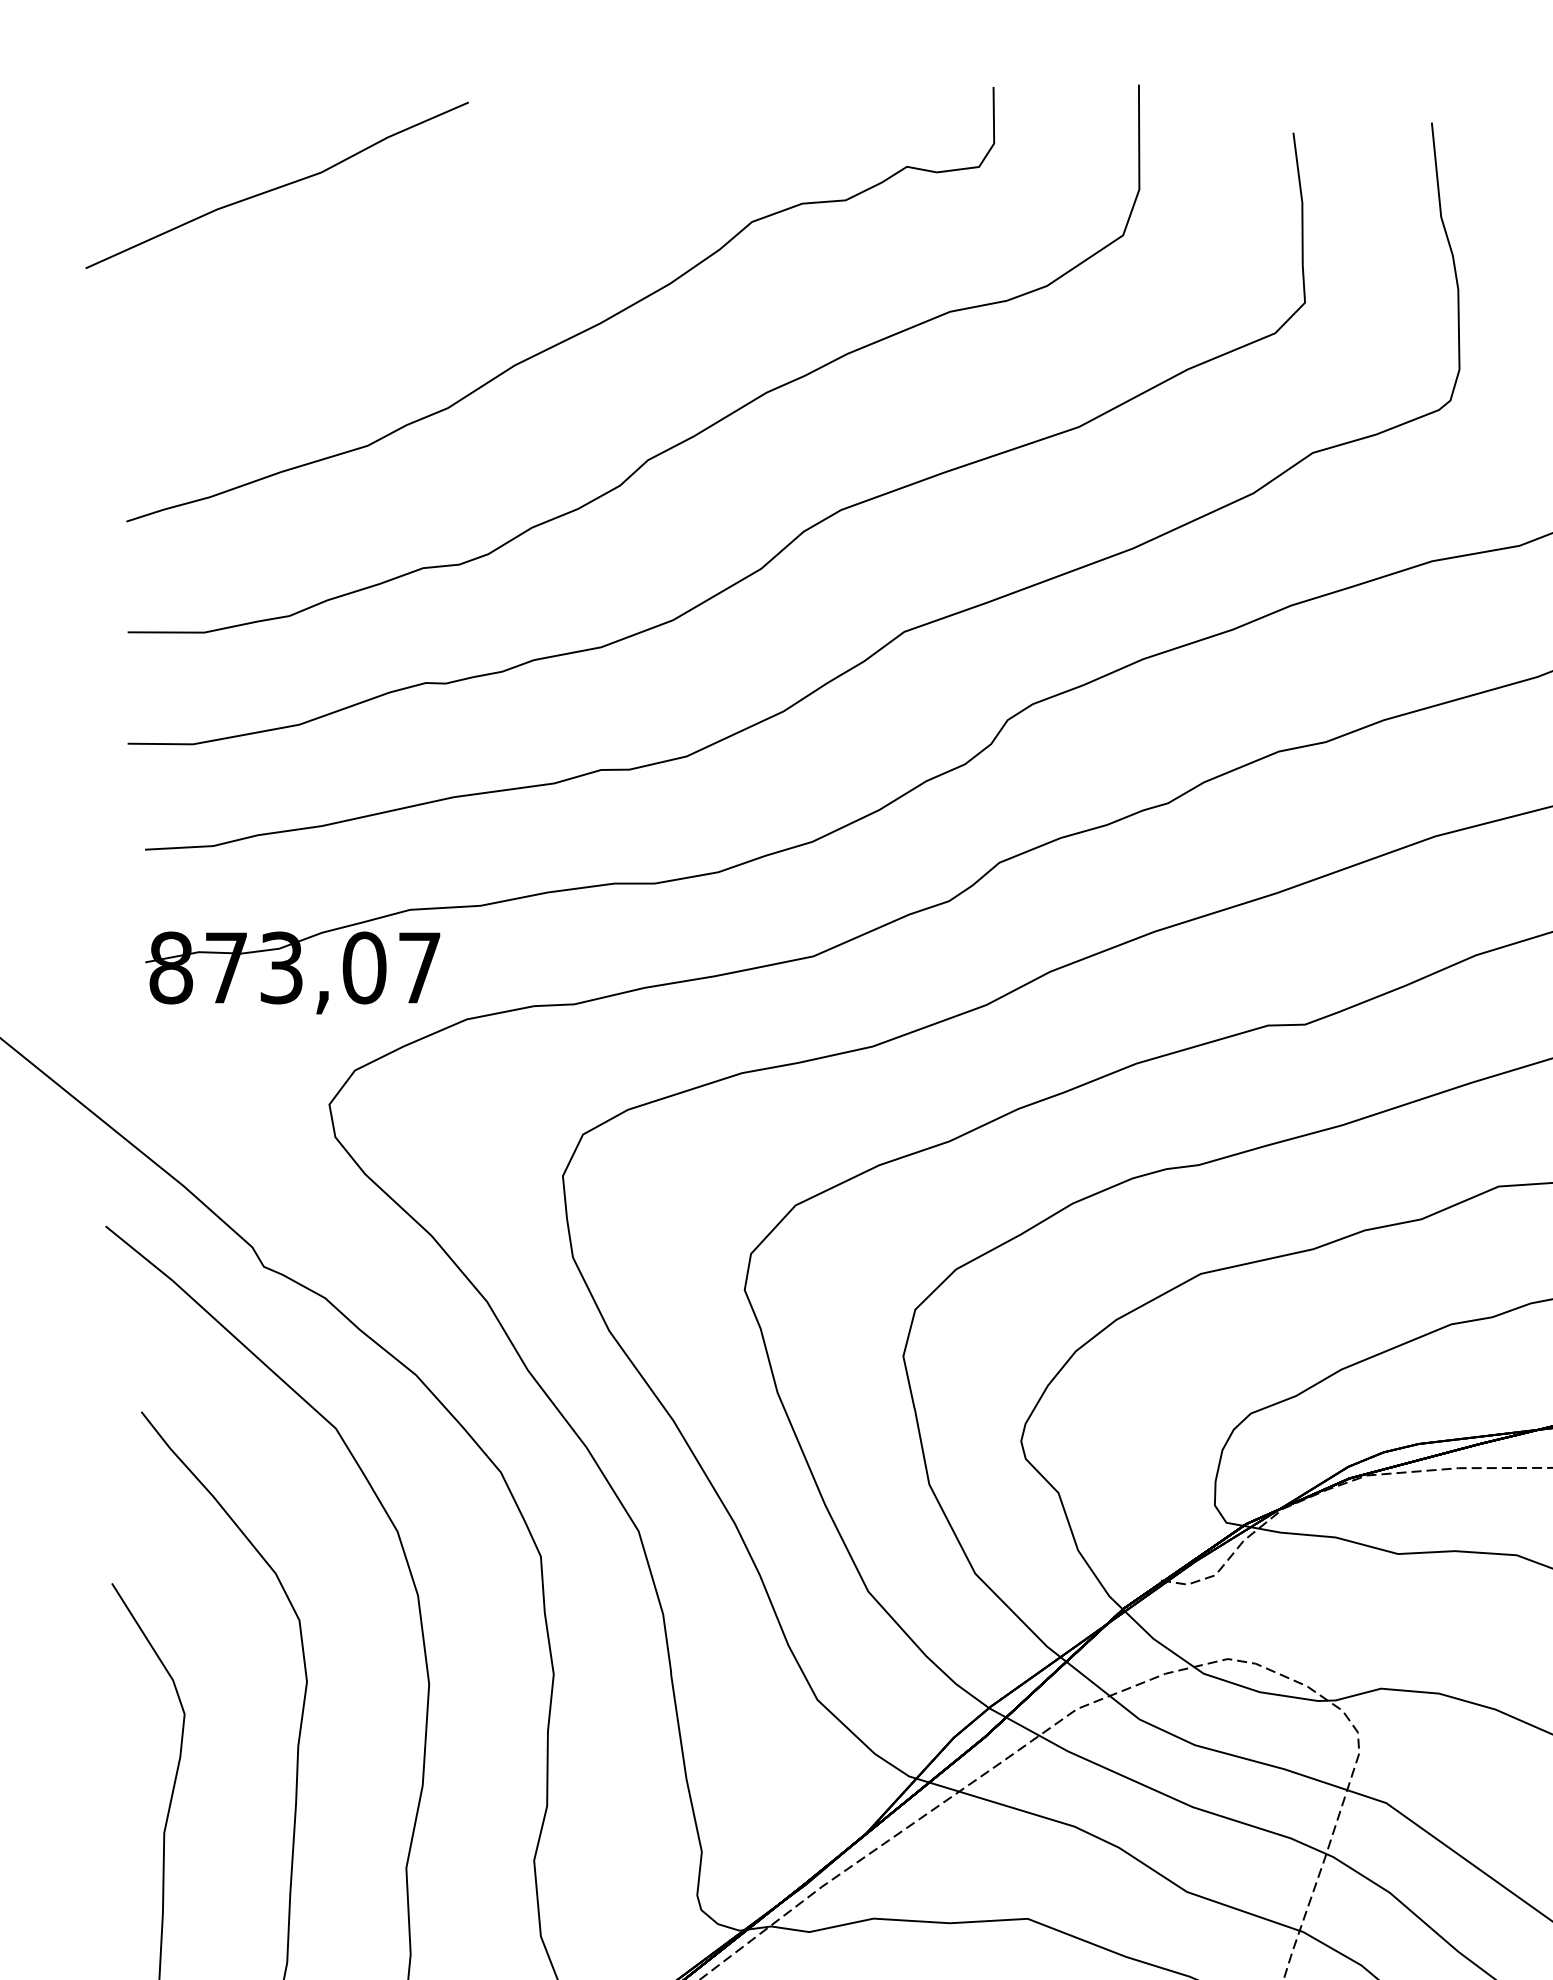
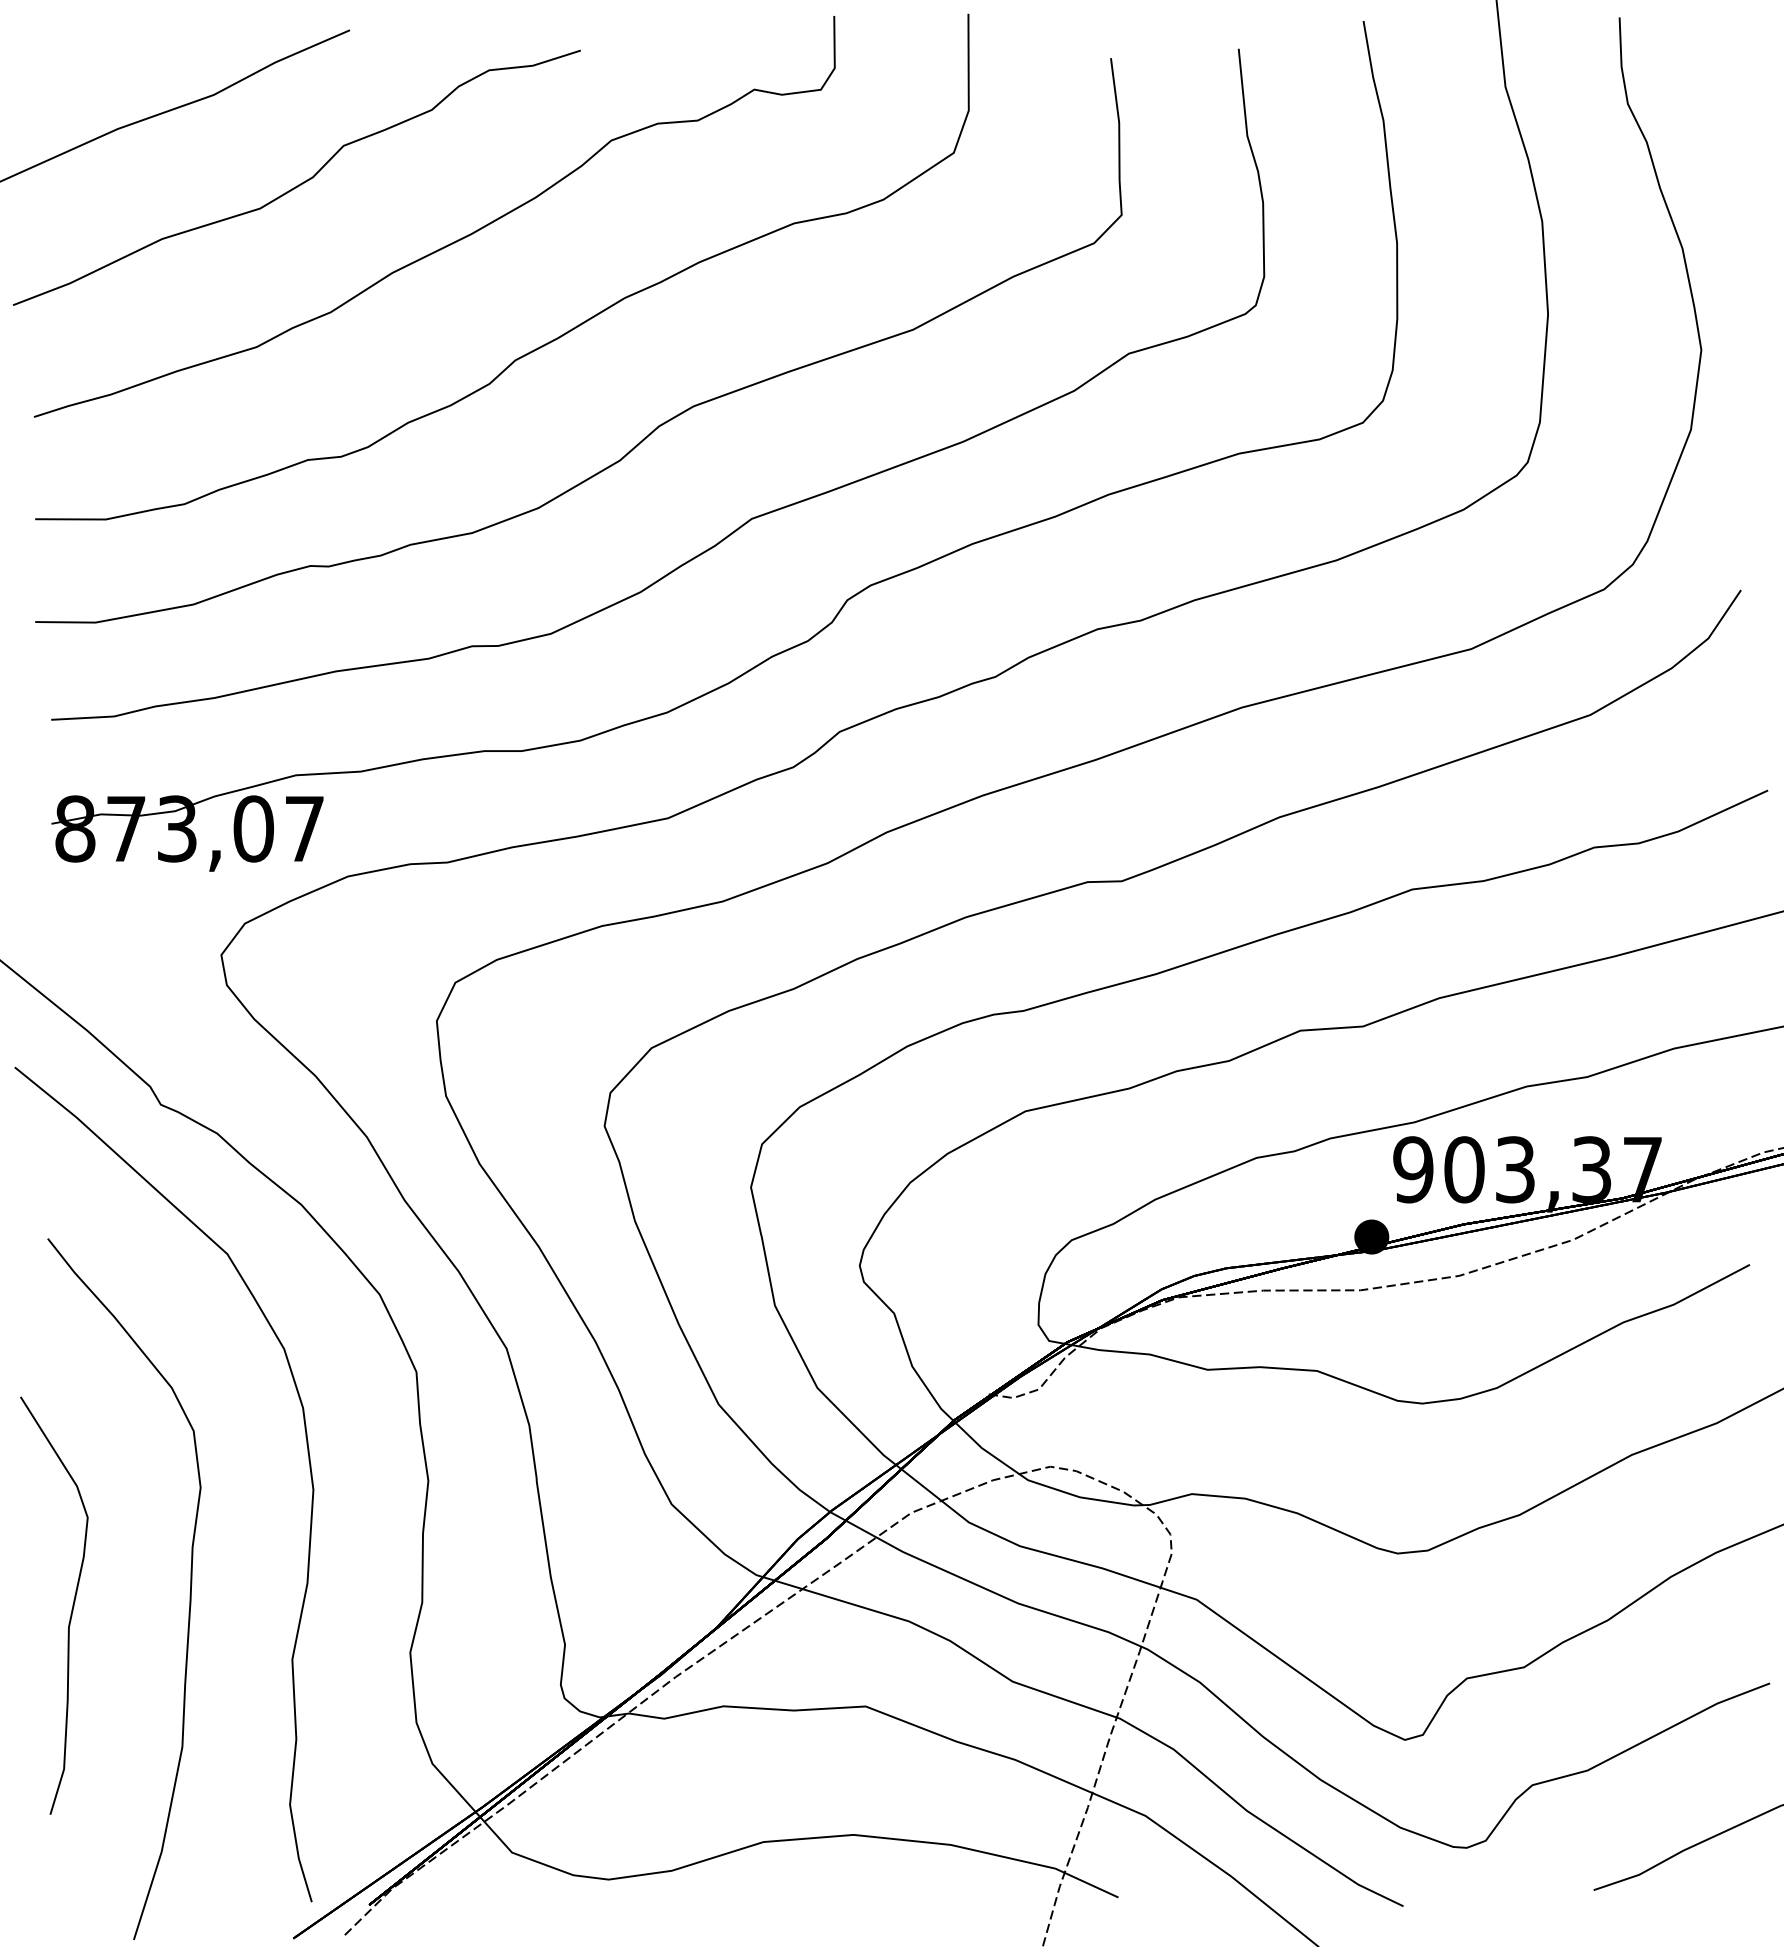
part: (415, 268) -> (300, 183), added

